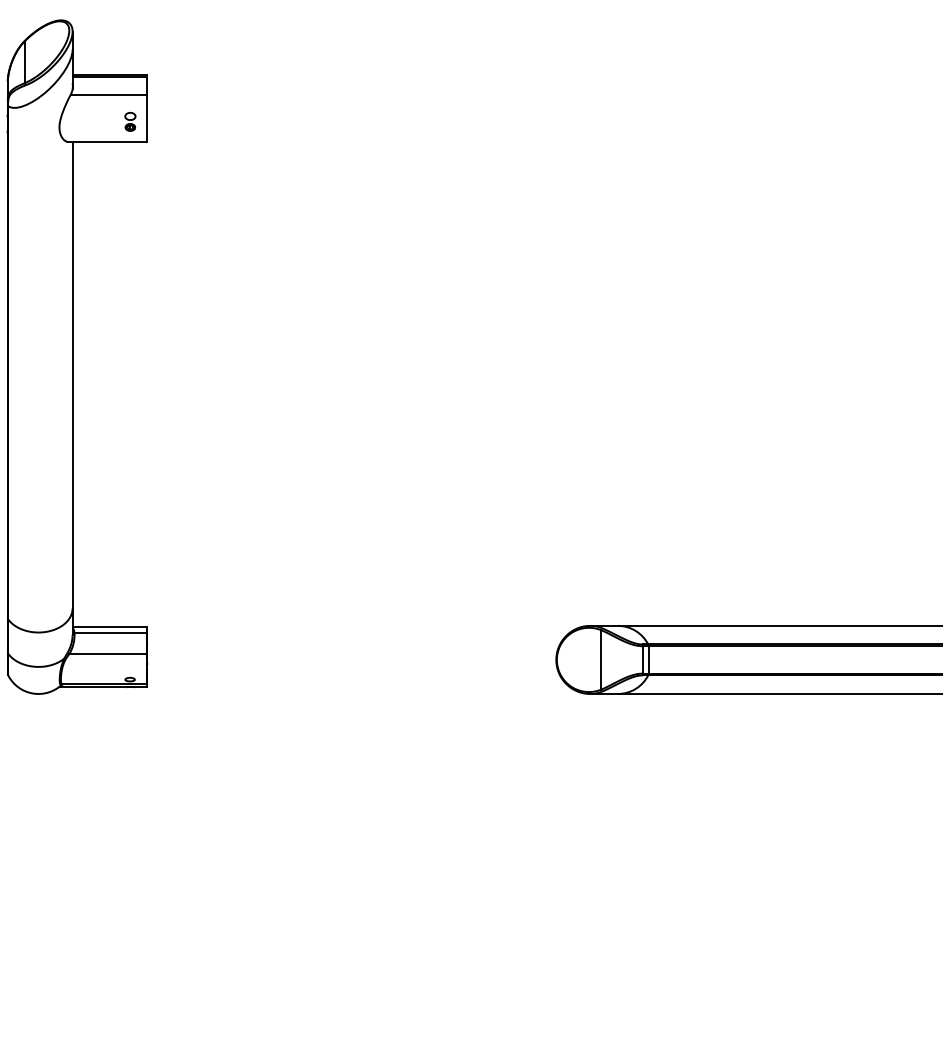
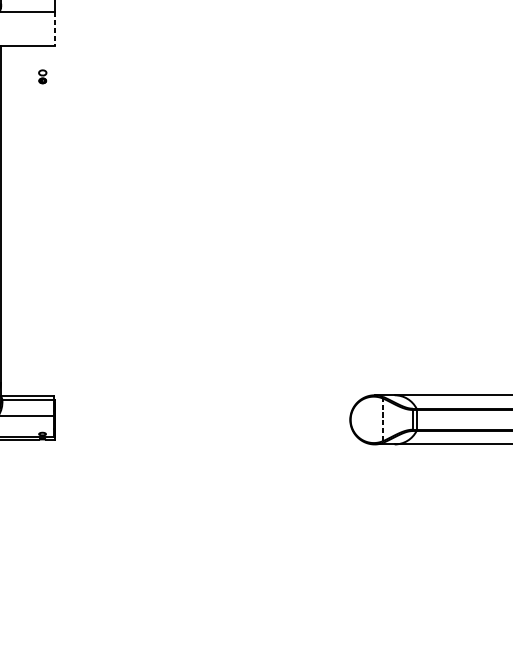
line: (146, 118) -> (54, 28), solid -> dashed
part: (130, 121) -> (42, 76), moved
line: (601, 659) -> (382, 419), solid -> dashed

